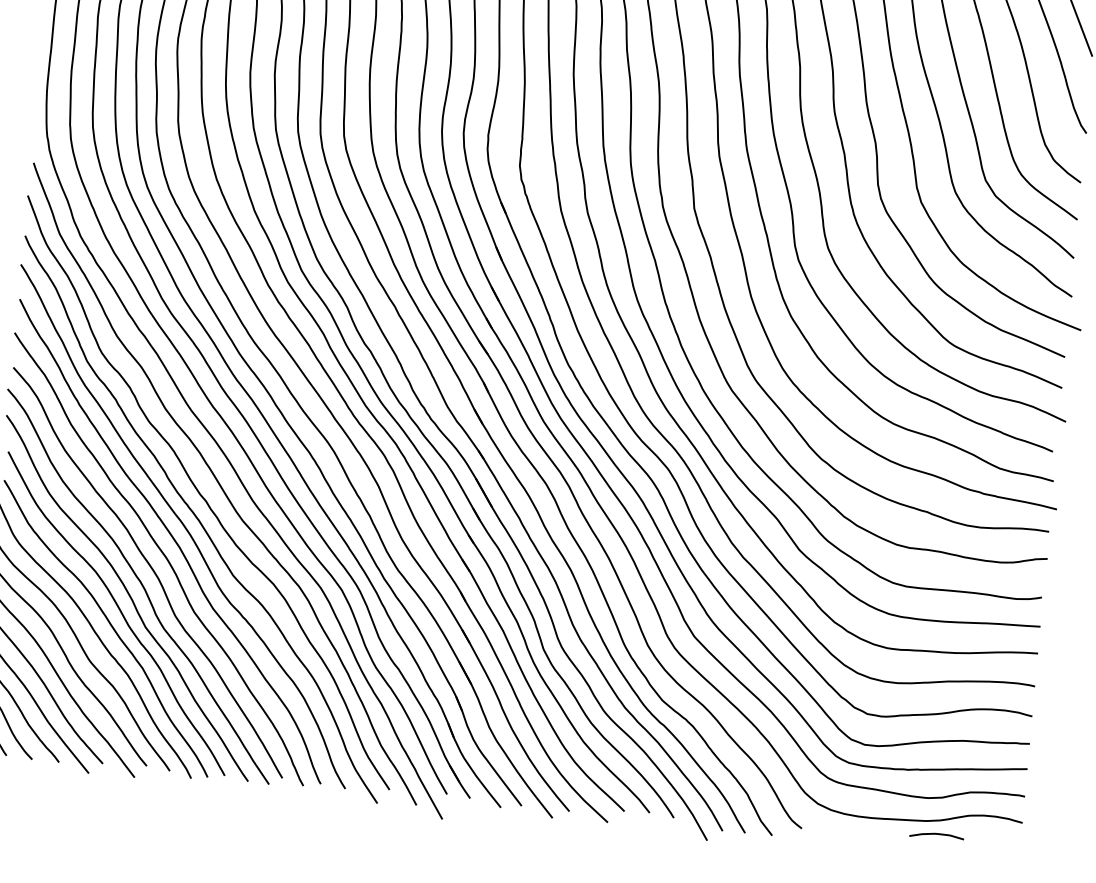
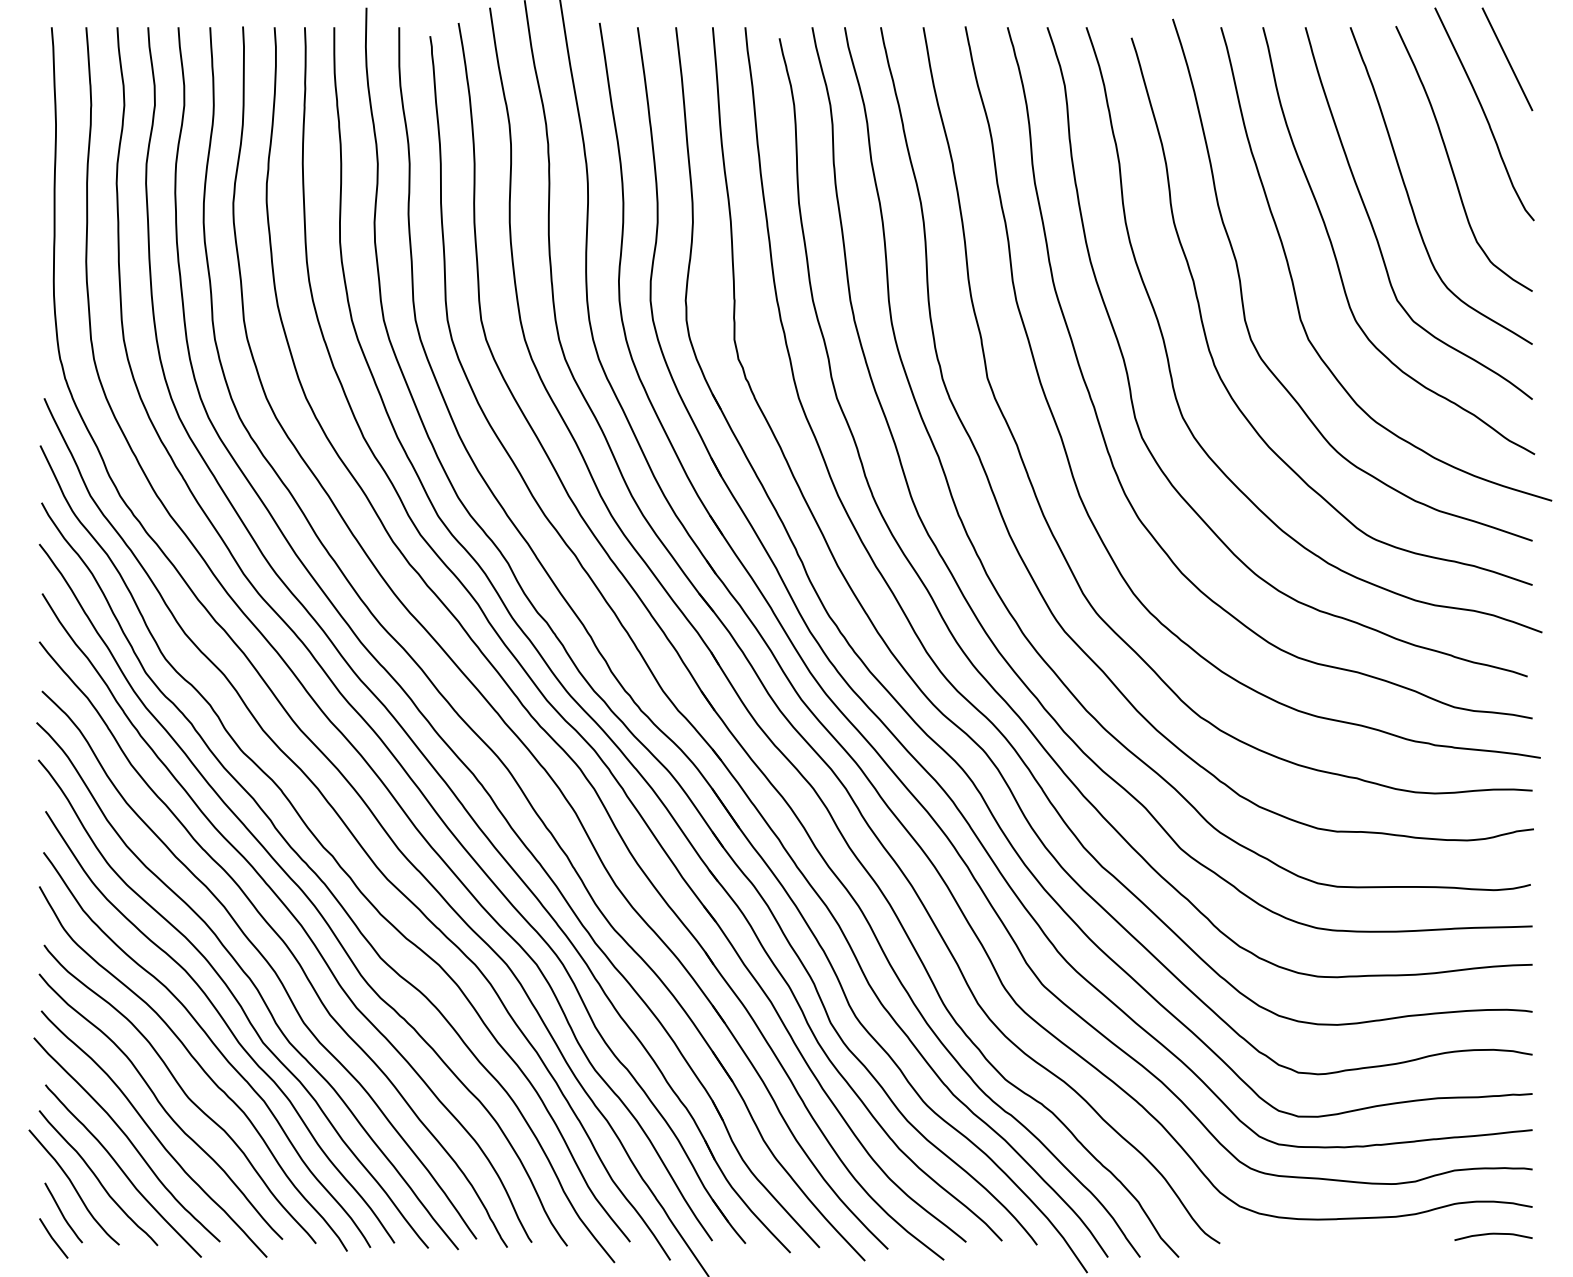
curve: (936, 834) -> (1493, 1234), moved

